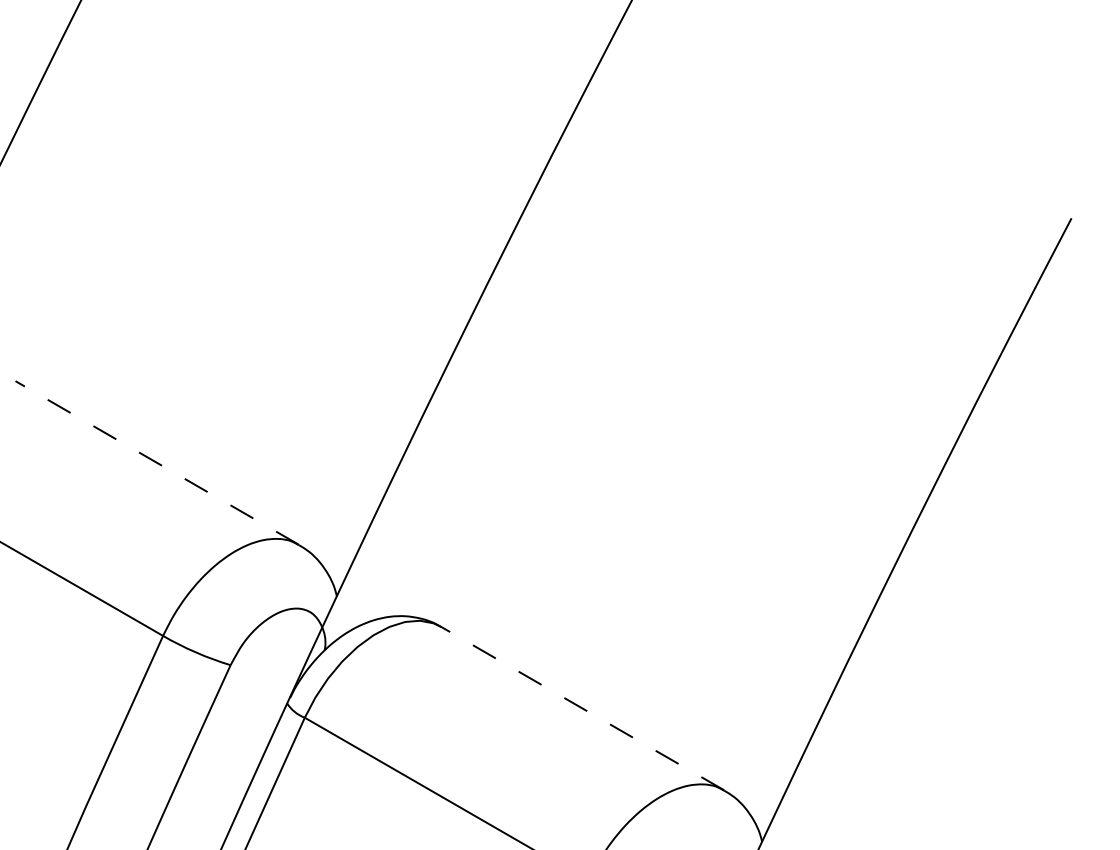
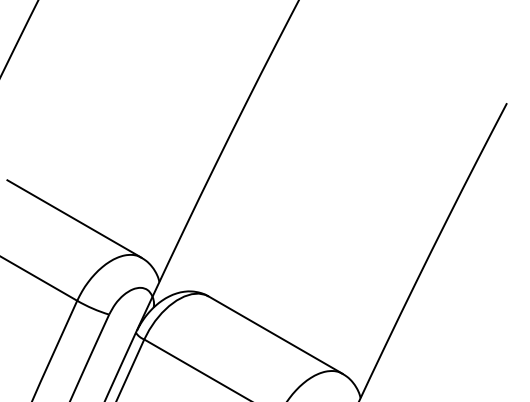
line: (157, 461) -> (74, 218), dashed -> solid
line: (582, 707) -> (275, 334), dashed -> solid

